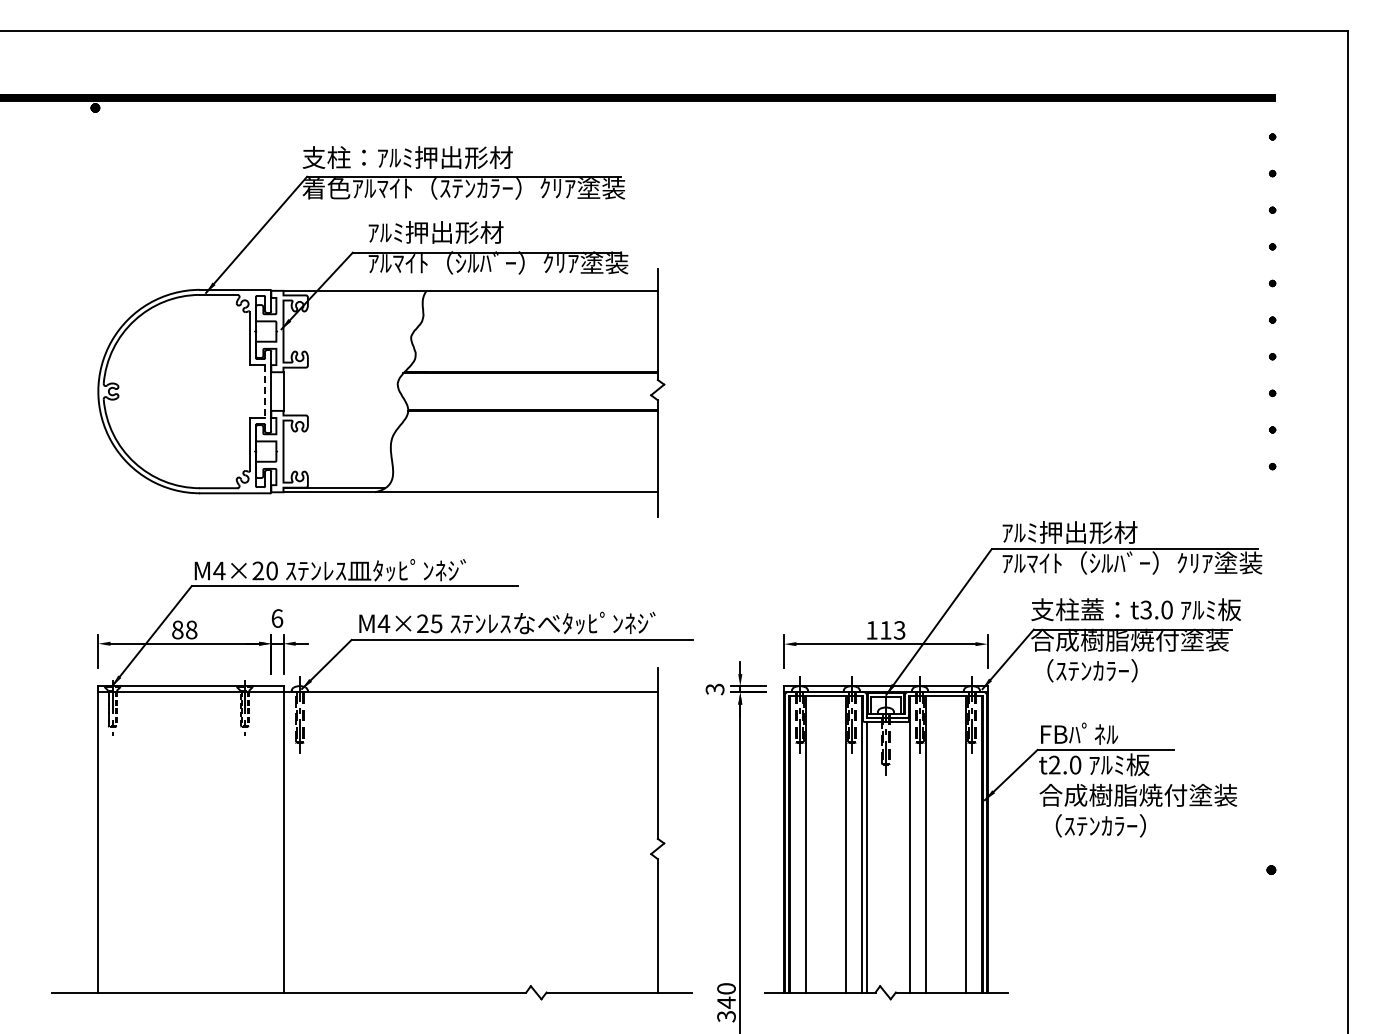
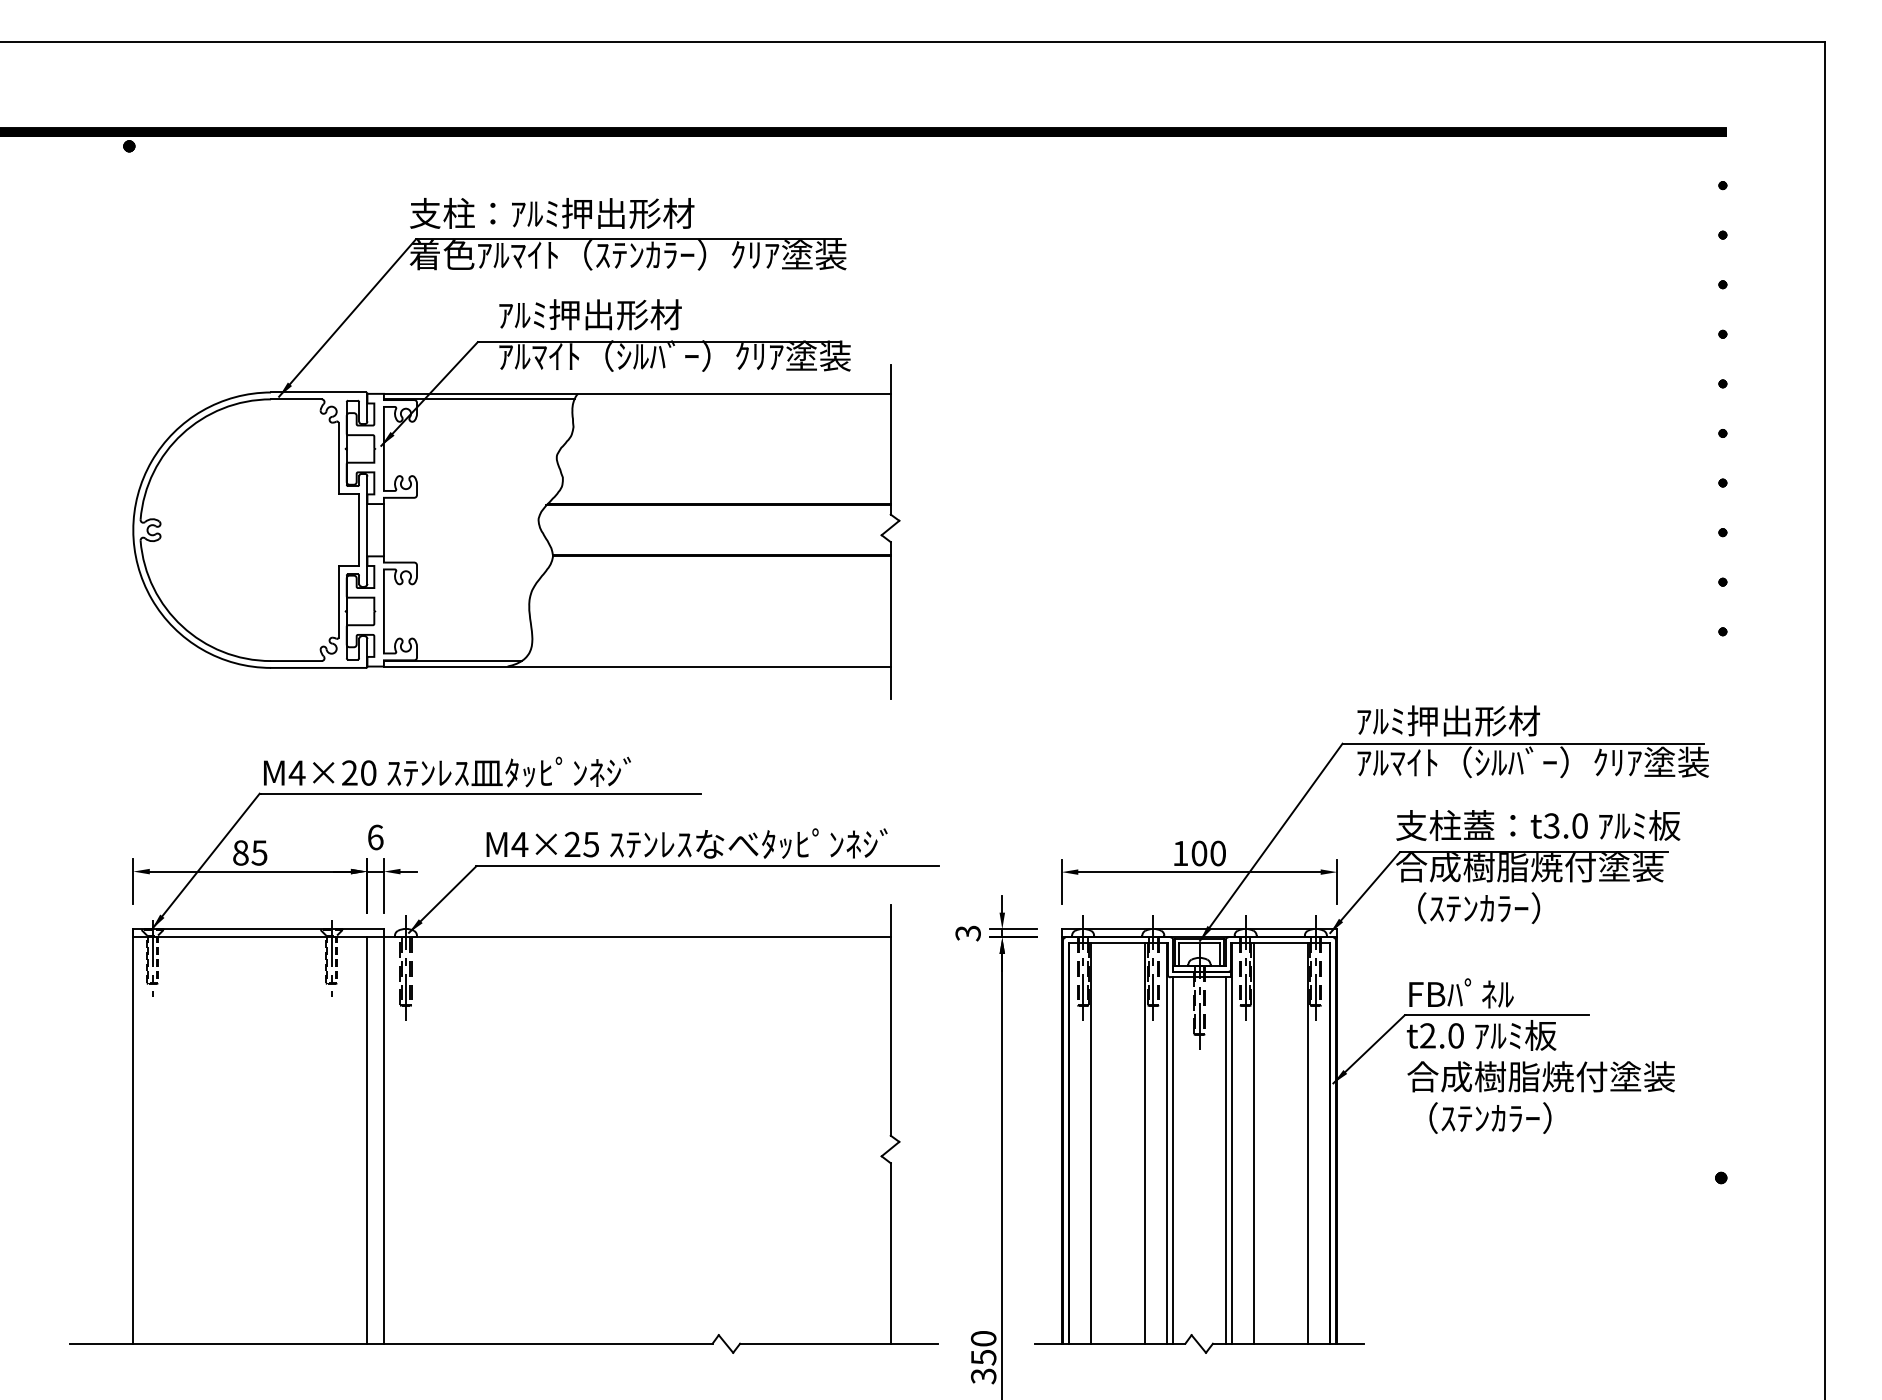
line: (353, 294) -> (478, 398), added
line: (265, 392) -> (359, 531), dashed -> solid
text: (191, 629) -> (259, 852), 88 -> 85
text: (892, 630) -> (1208, 853), 113 -> 100
line: (271, 842) -> (367, 1140), added
line: (905, 856) -> (1225, 1159), added
text: (726, 1002) -> (983, 1357), 340 -> 350

